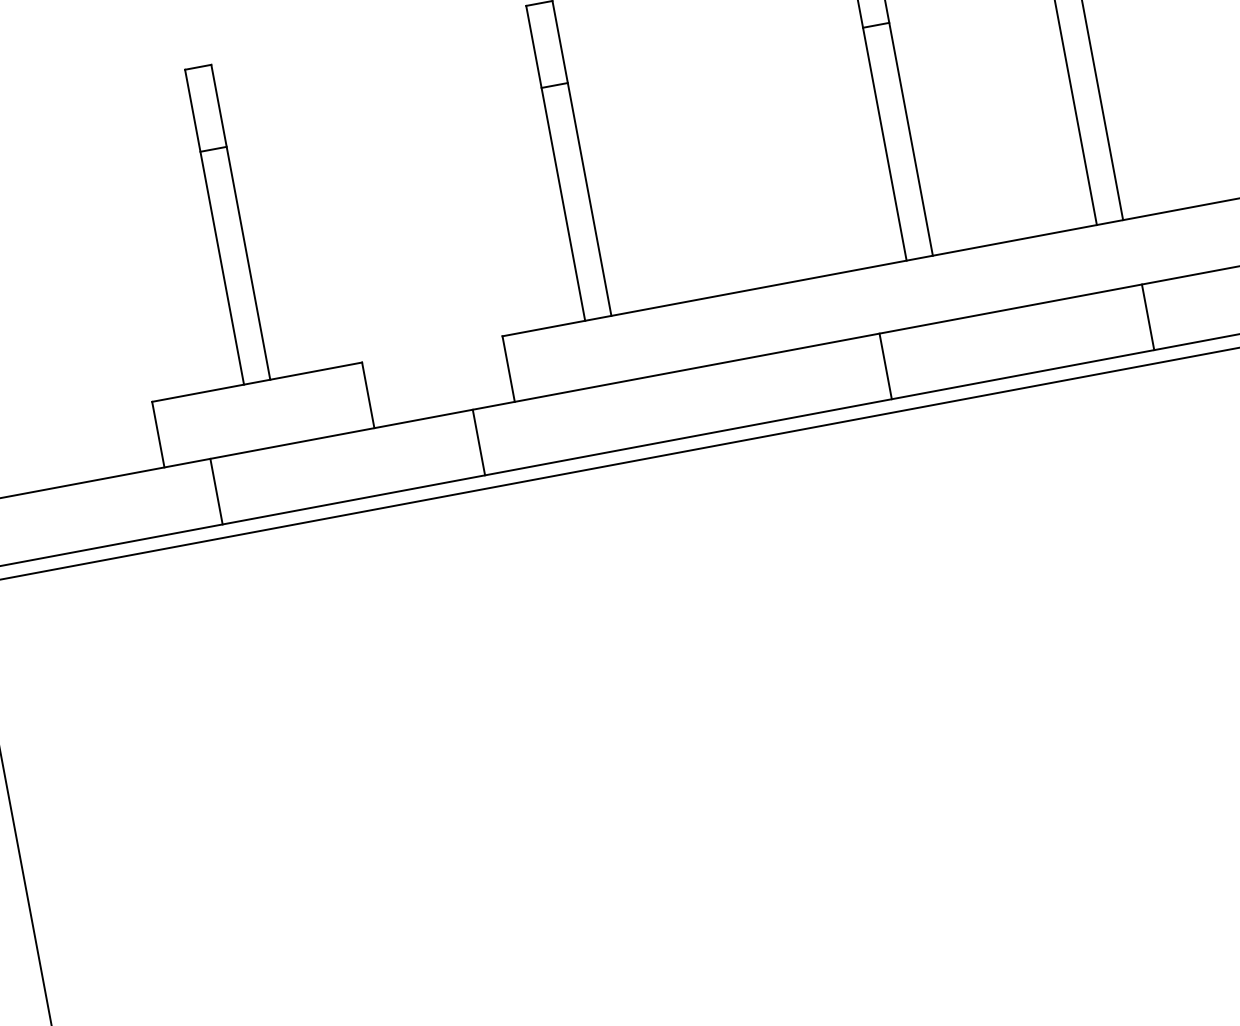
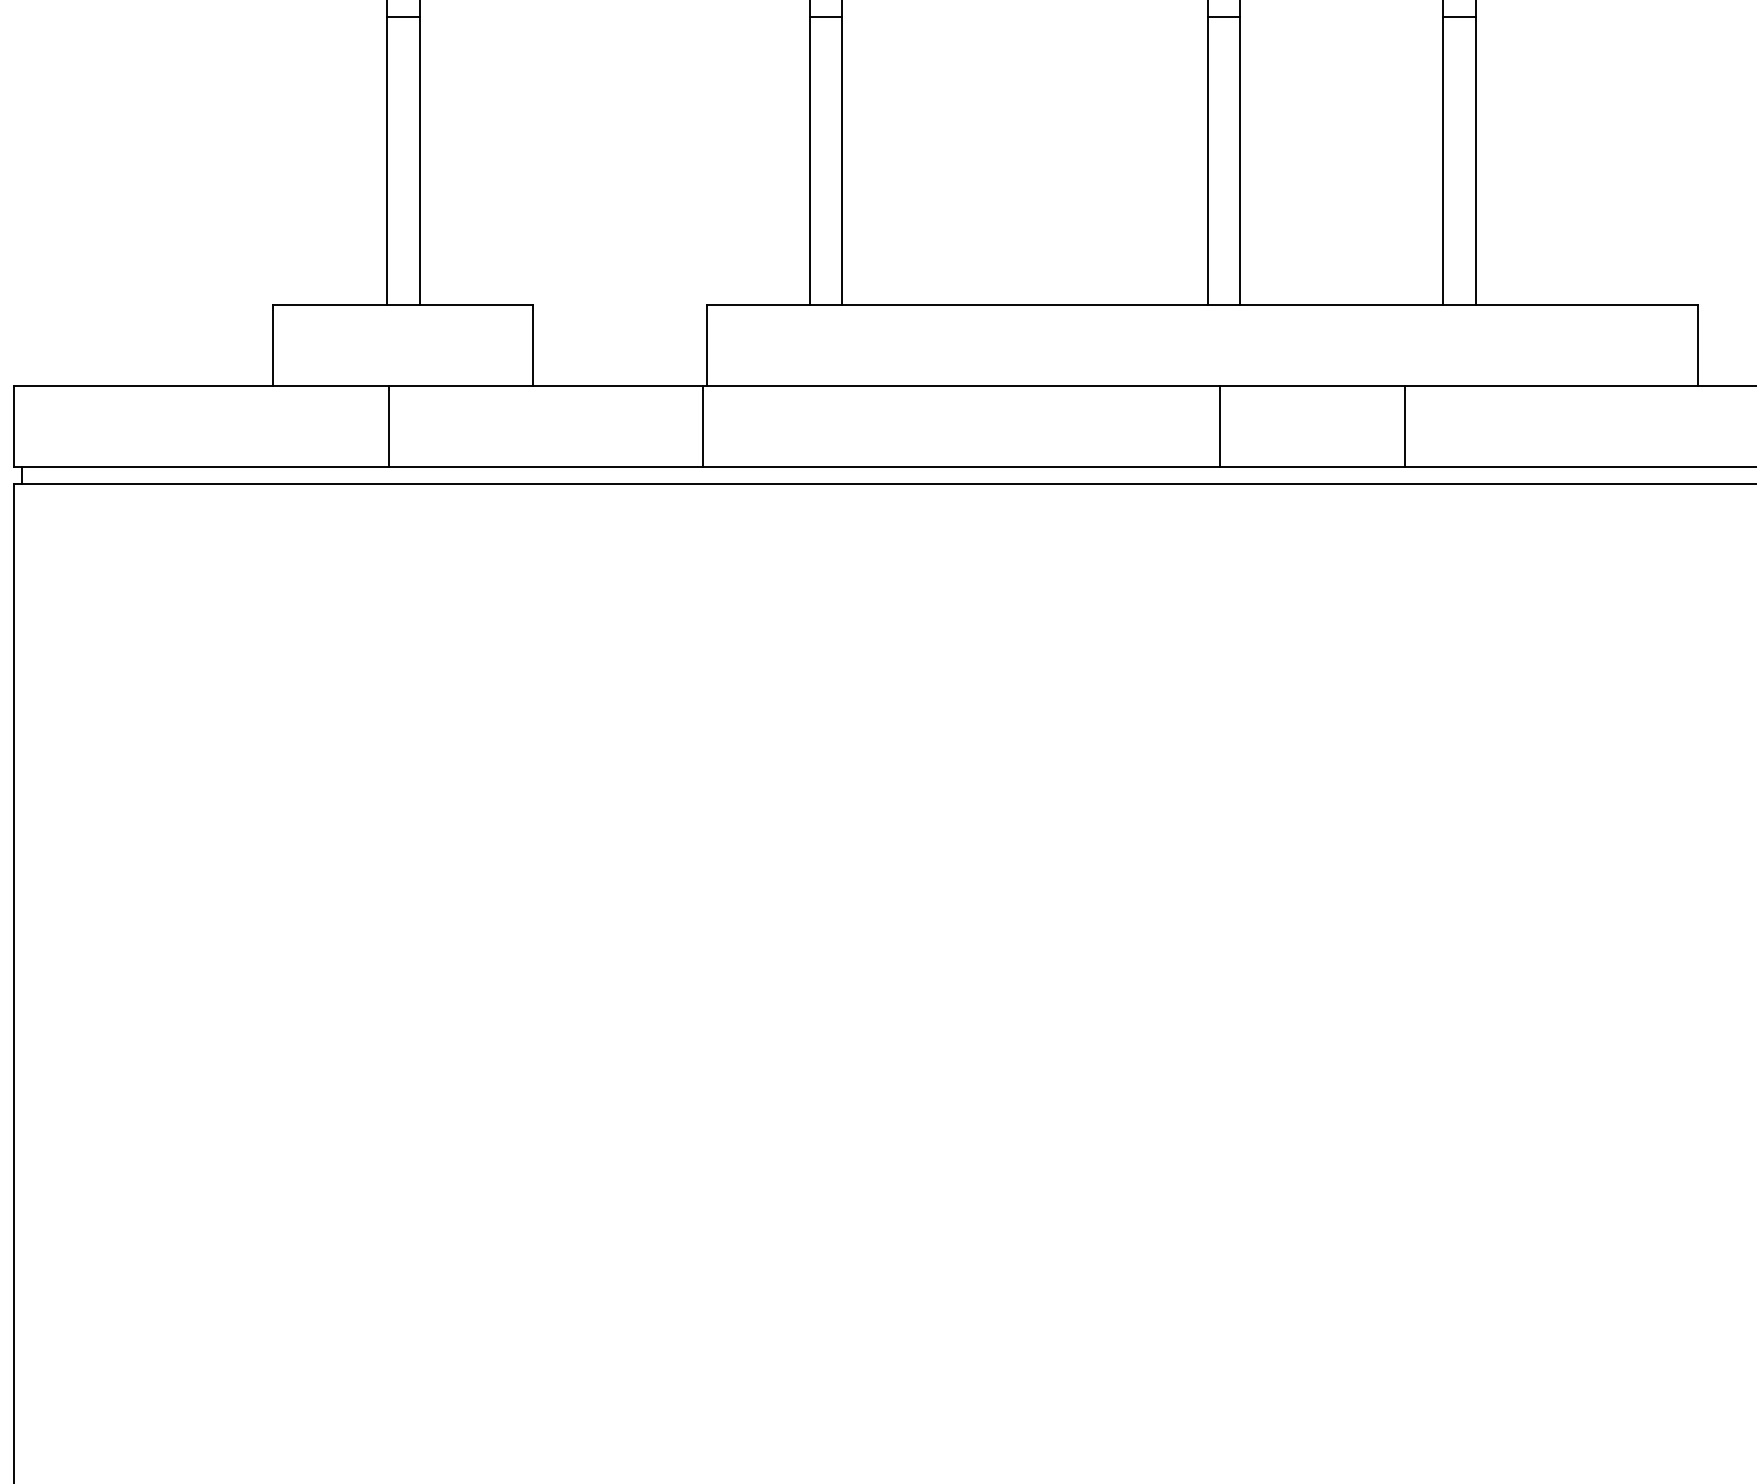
line: (1147, 317) -> (1404, 426), moved
line: (885, 366) -> (1219, 426), moved
line: (479, 442) -> (703, 426), moved
line: (216, 491) -> (389, 426), moved

